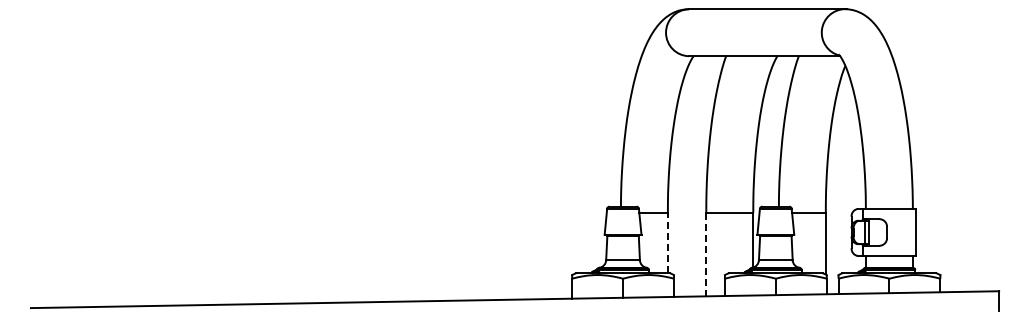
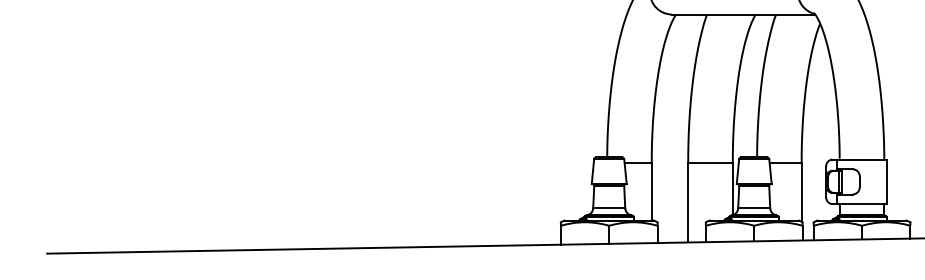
line: (667, 242) -> (651, 191), dashed -> solid
line: (706, 254) -> (688, 202), dashed -> solid

